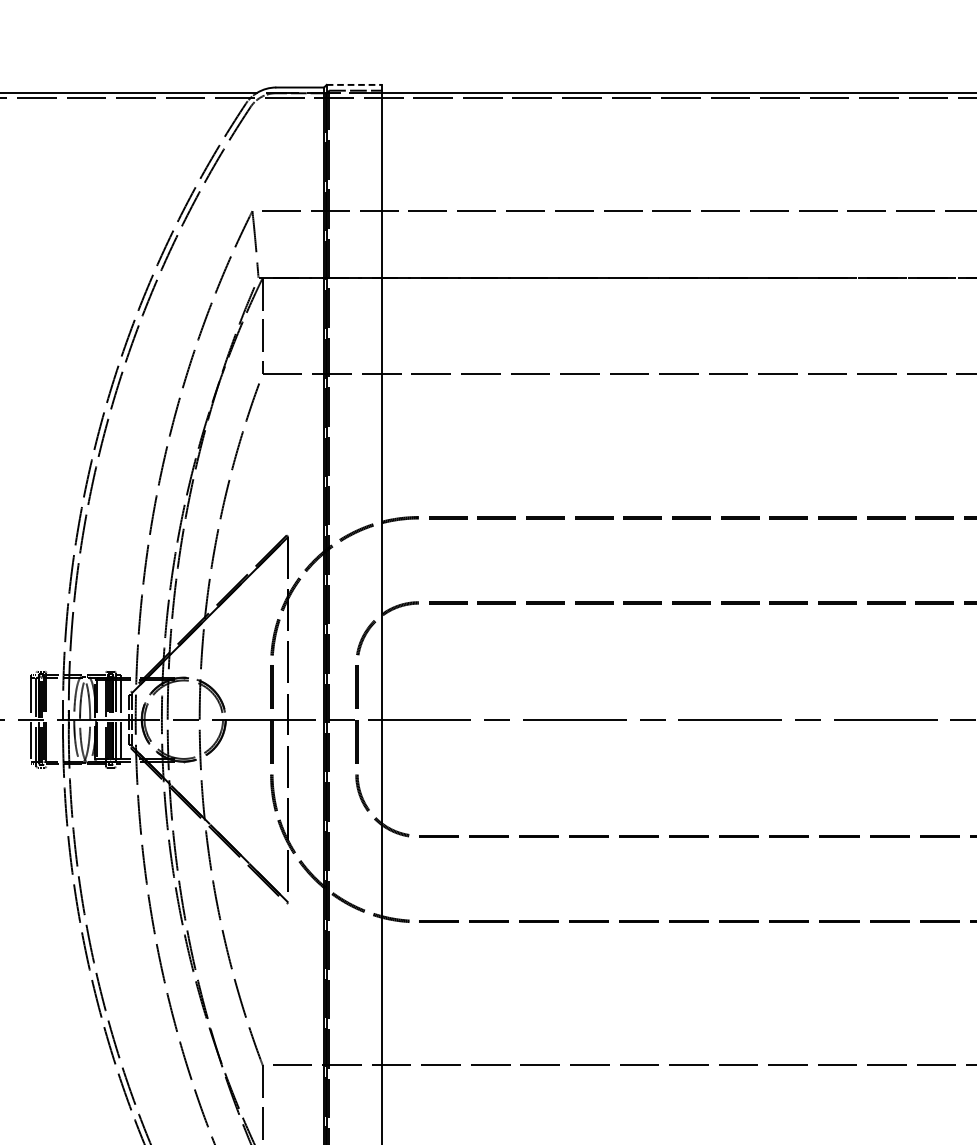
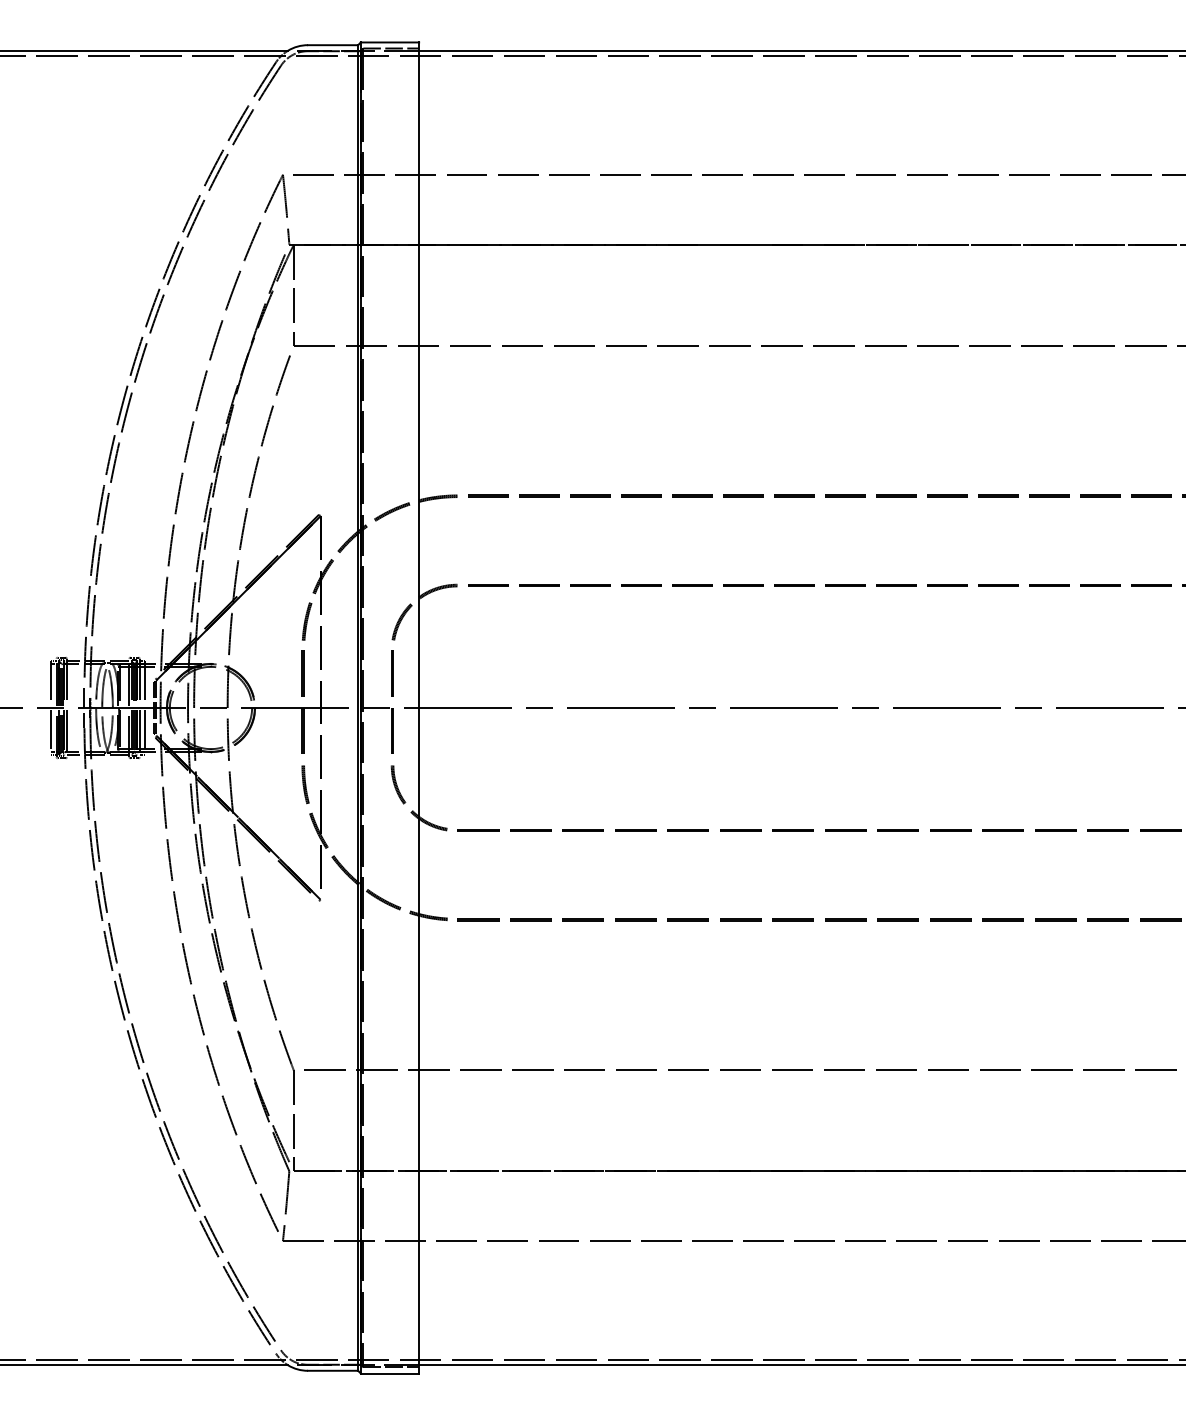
line: (354, 84) -> (390, 42), dashed -> solid

